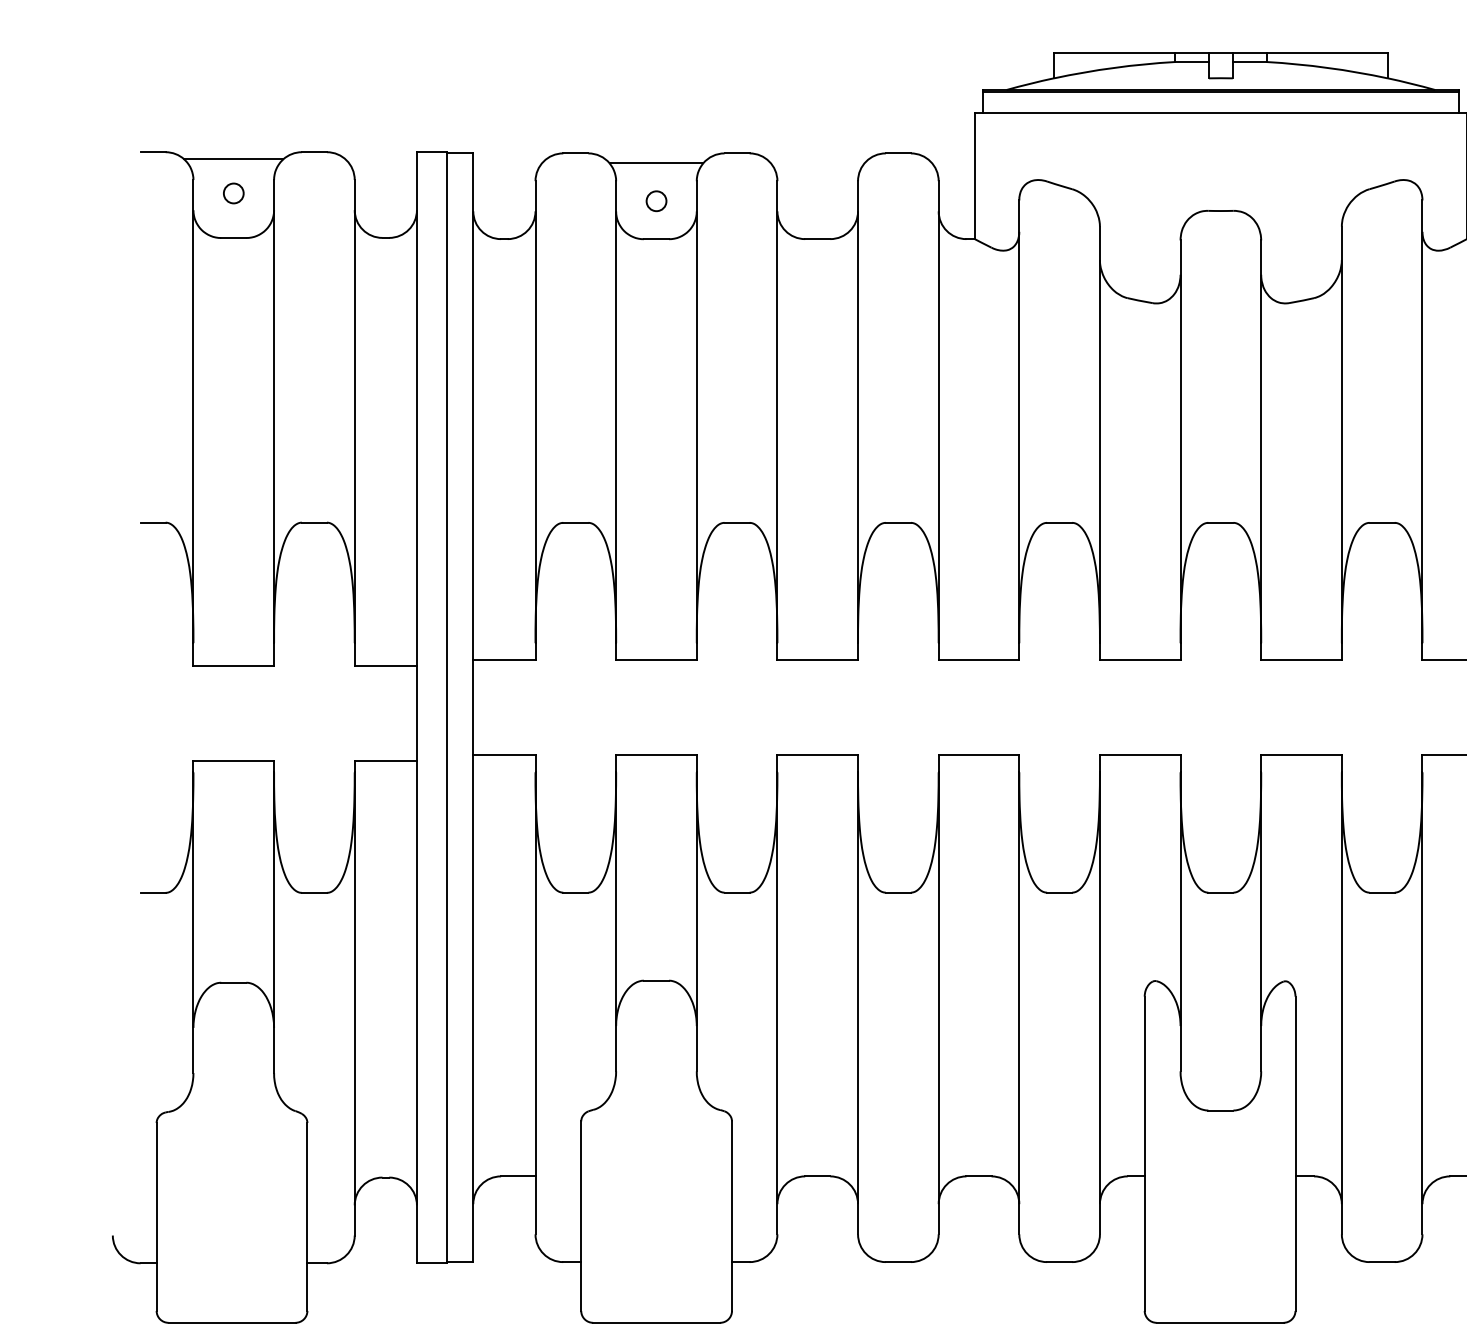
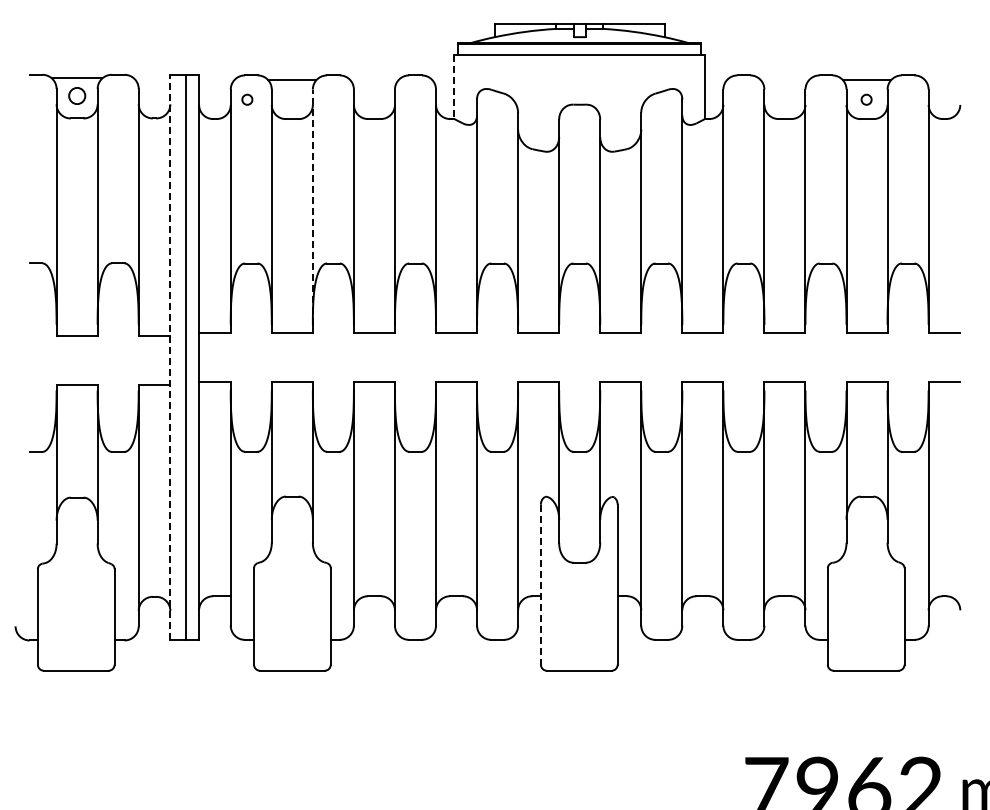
line: (974, 177) -> (454, 87), solid -> dashed
circle: (232, 192) -> (76, 95), size x1.6
circle: (656, 200) -> (247, 99), moved
line: (696, 412) -> (312, 207), solid -> dashed
line: (417, 707) -> (170, 357), solid -> dashed
line: (1143, 1155) -> (540, 585), solid -> dashed

